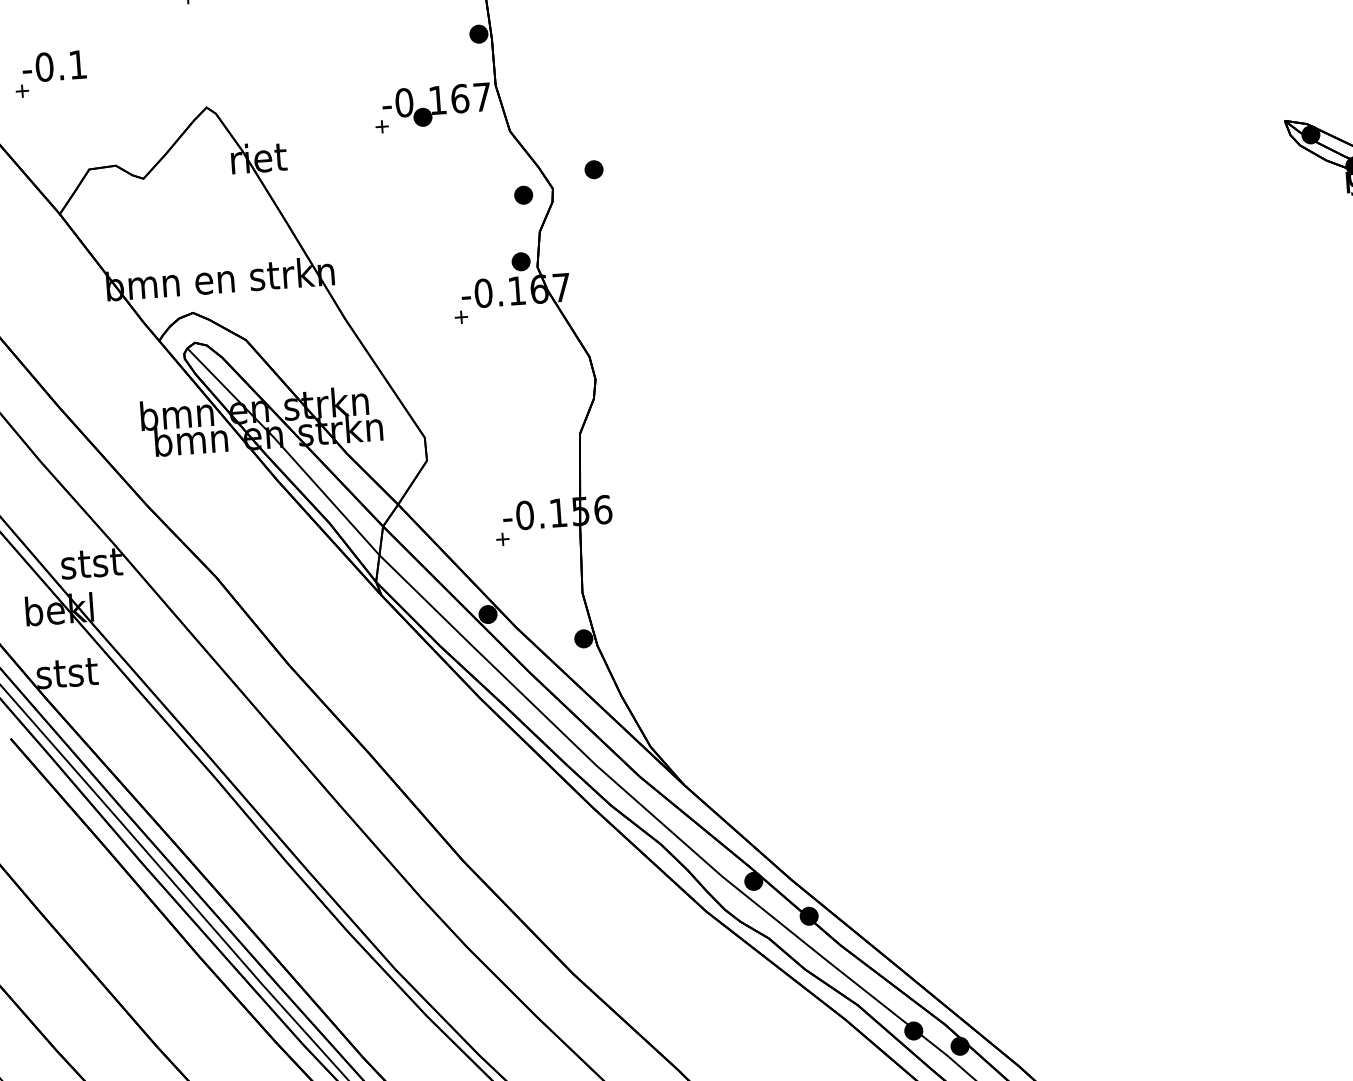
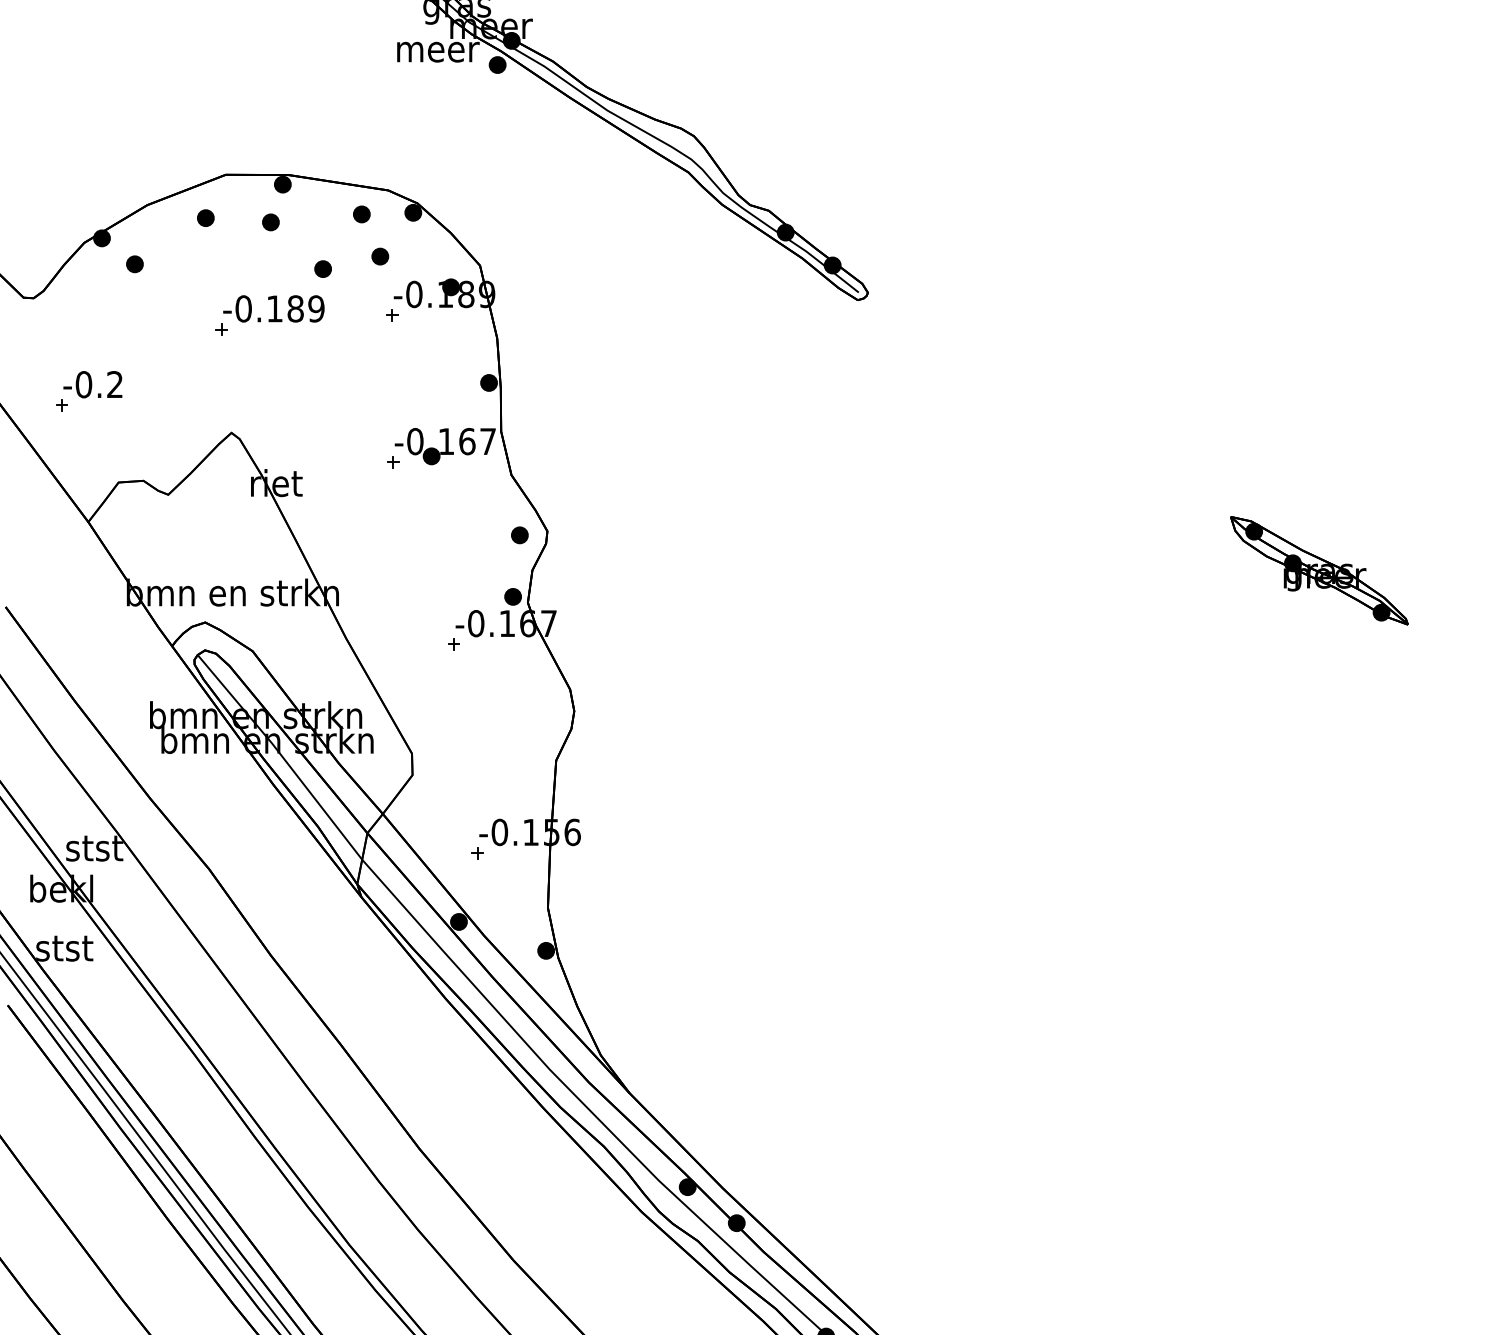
text: (77, 64) -> (114, 384), -0.1 -> -0.2
part: (593, 169) -> (586, 516), removed

